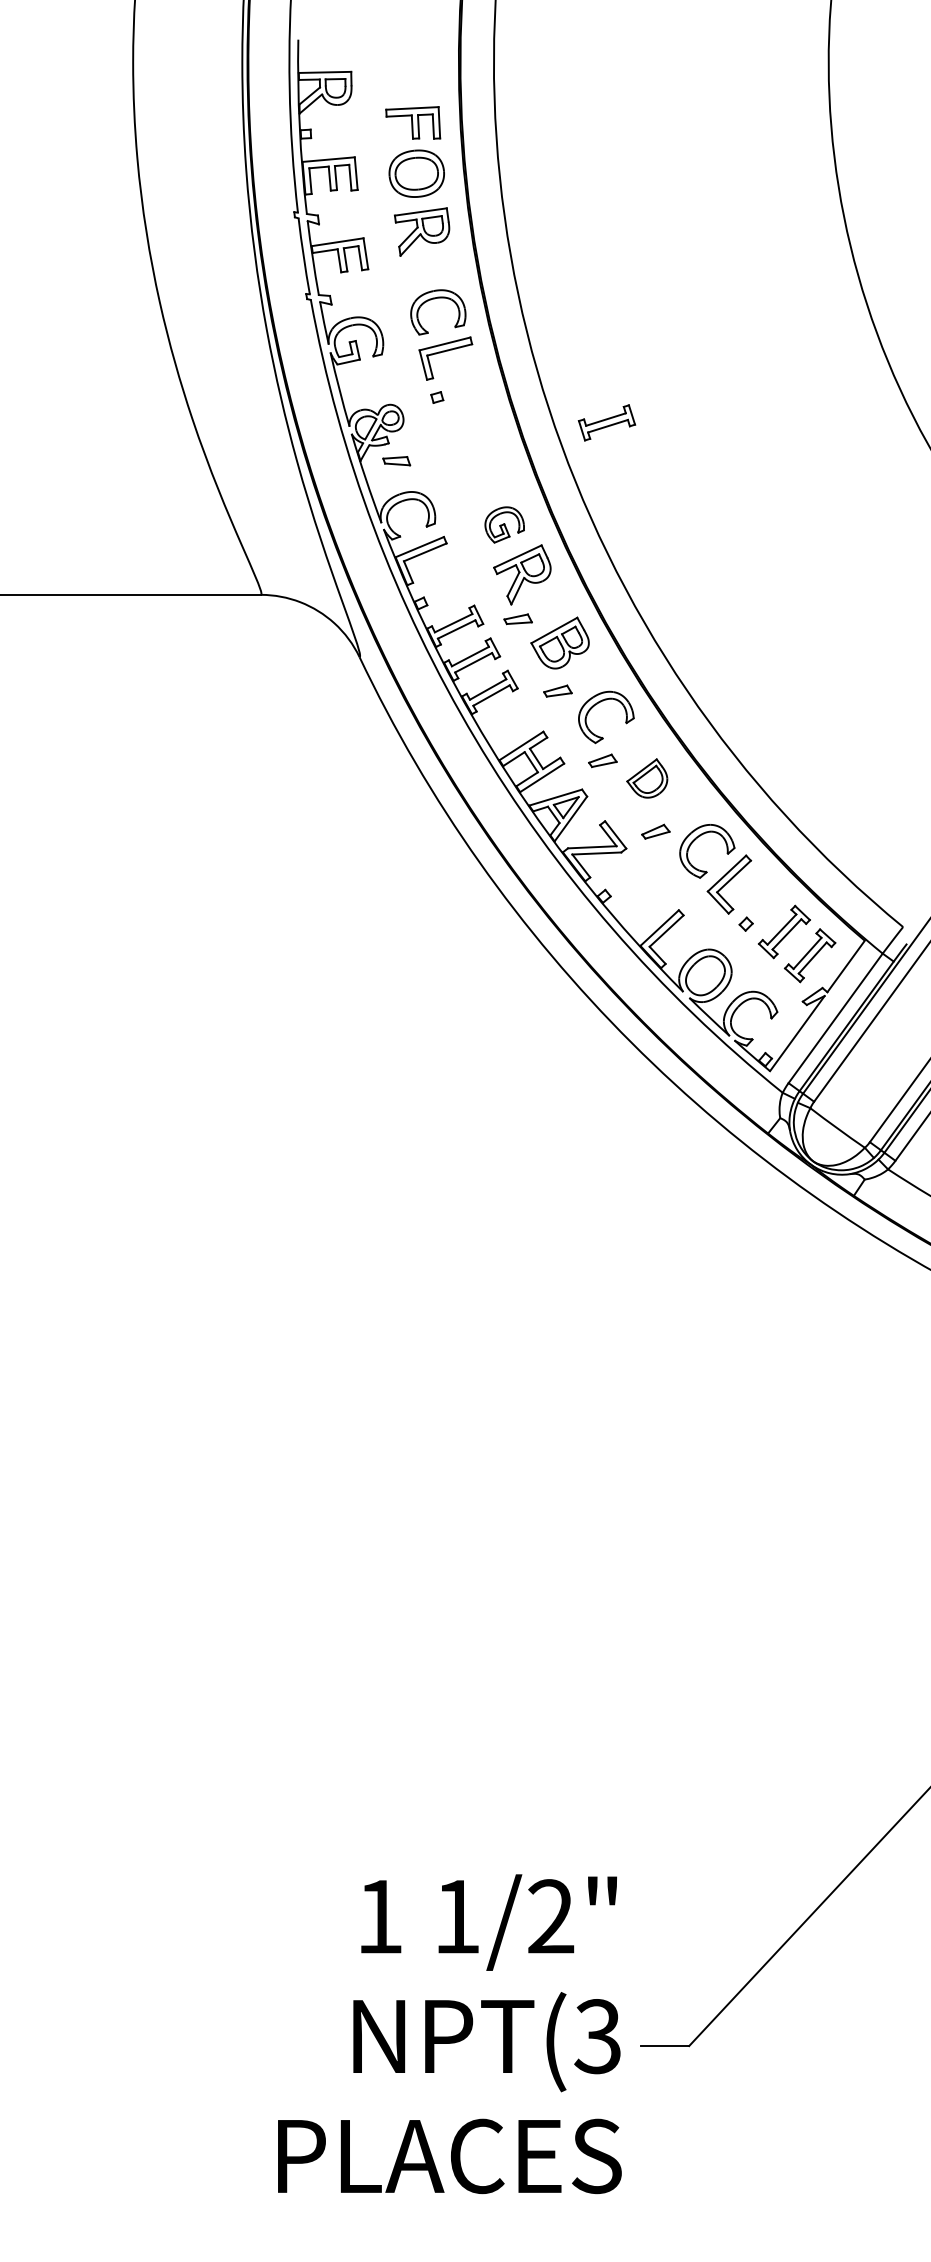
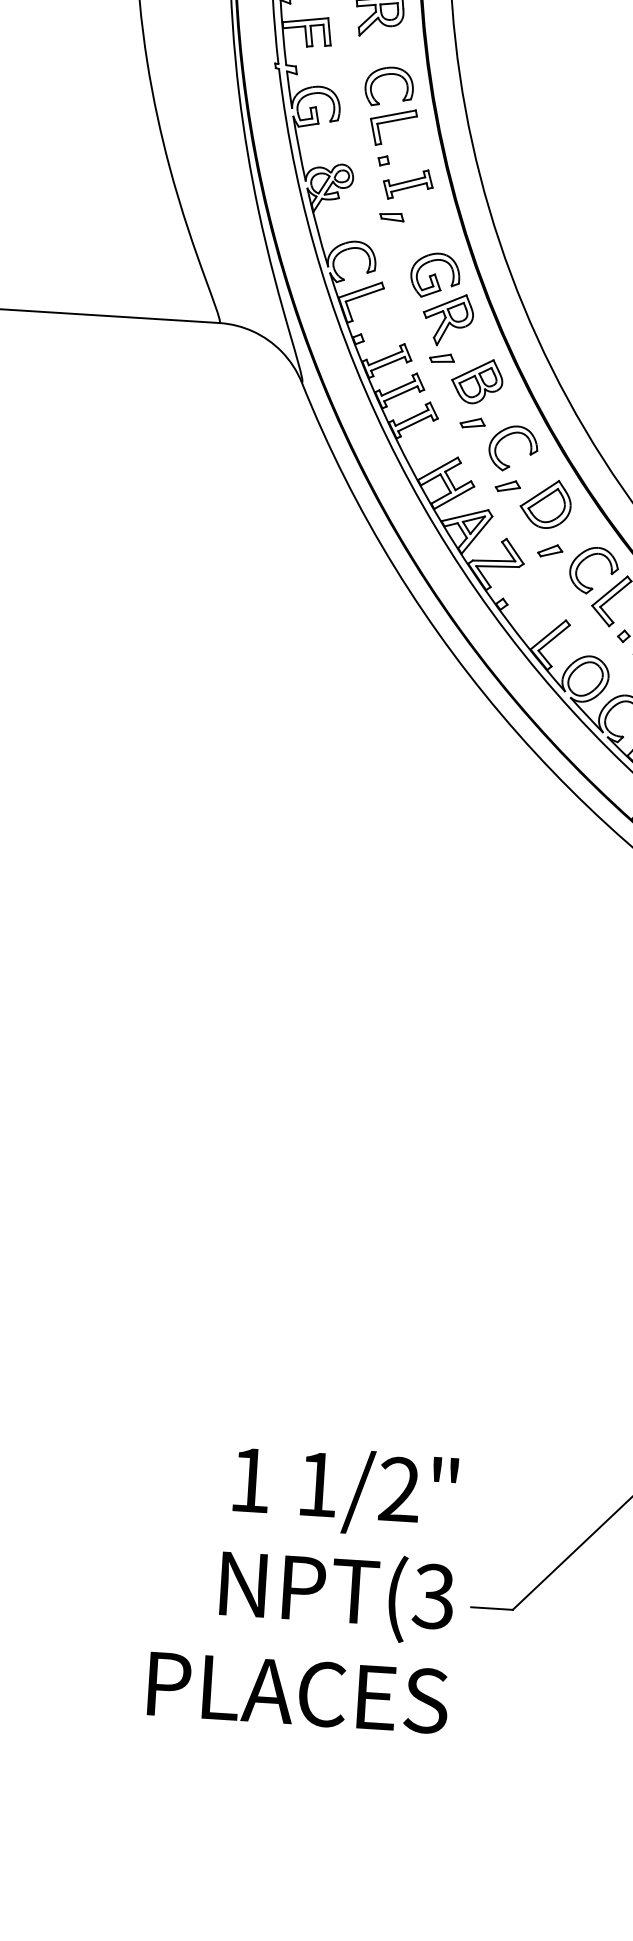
part: (606, 422) -> (407, 184), moved
part: (396, 461) -> (391, 217), moved
part: (504, 524) -> (435, 275), size x1.43
part: (646, 778) -> (545, 504), size x1.43

